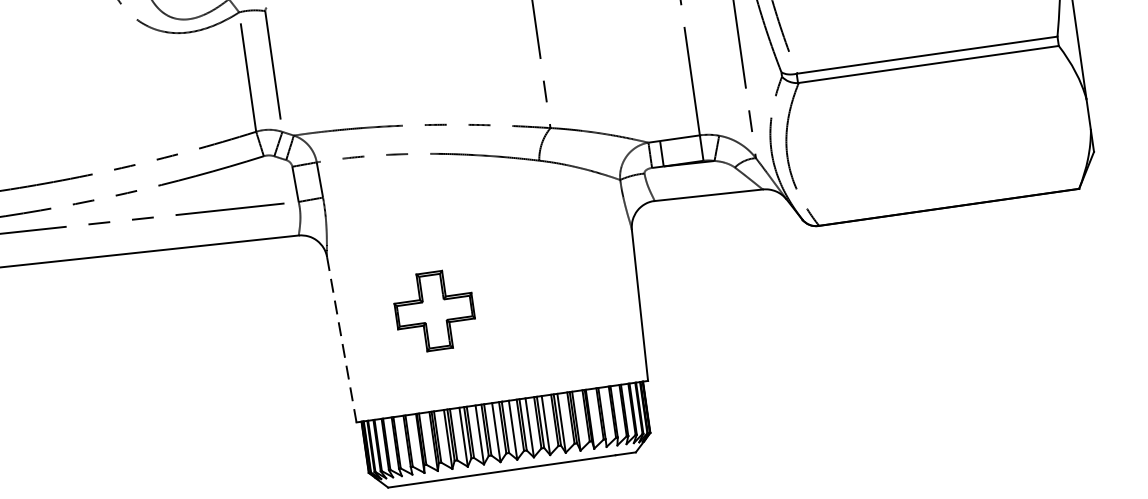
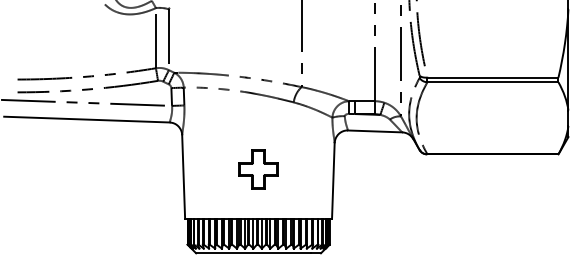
part: (434, 311) -> (258, 169), moved
line: (341, 340) -> (183, 177), dashed -> solid

